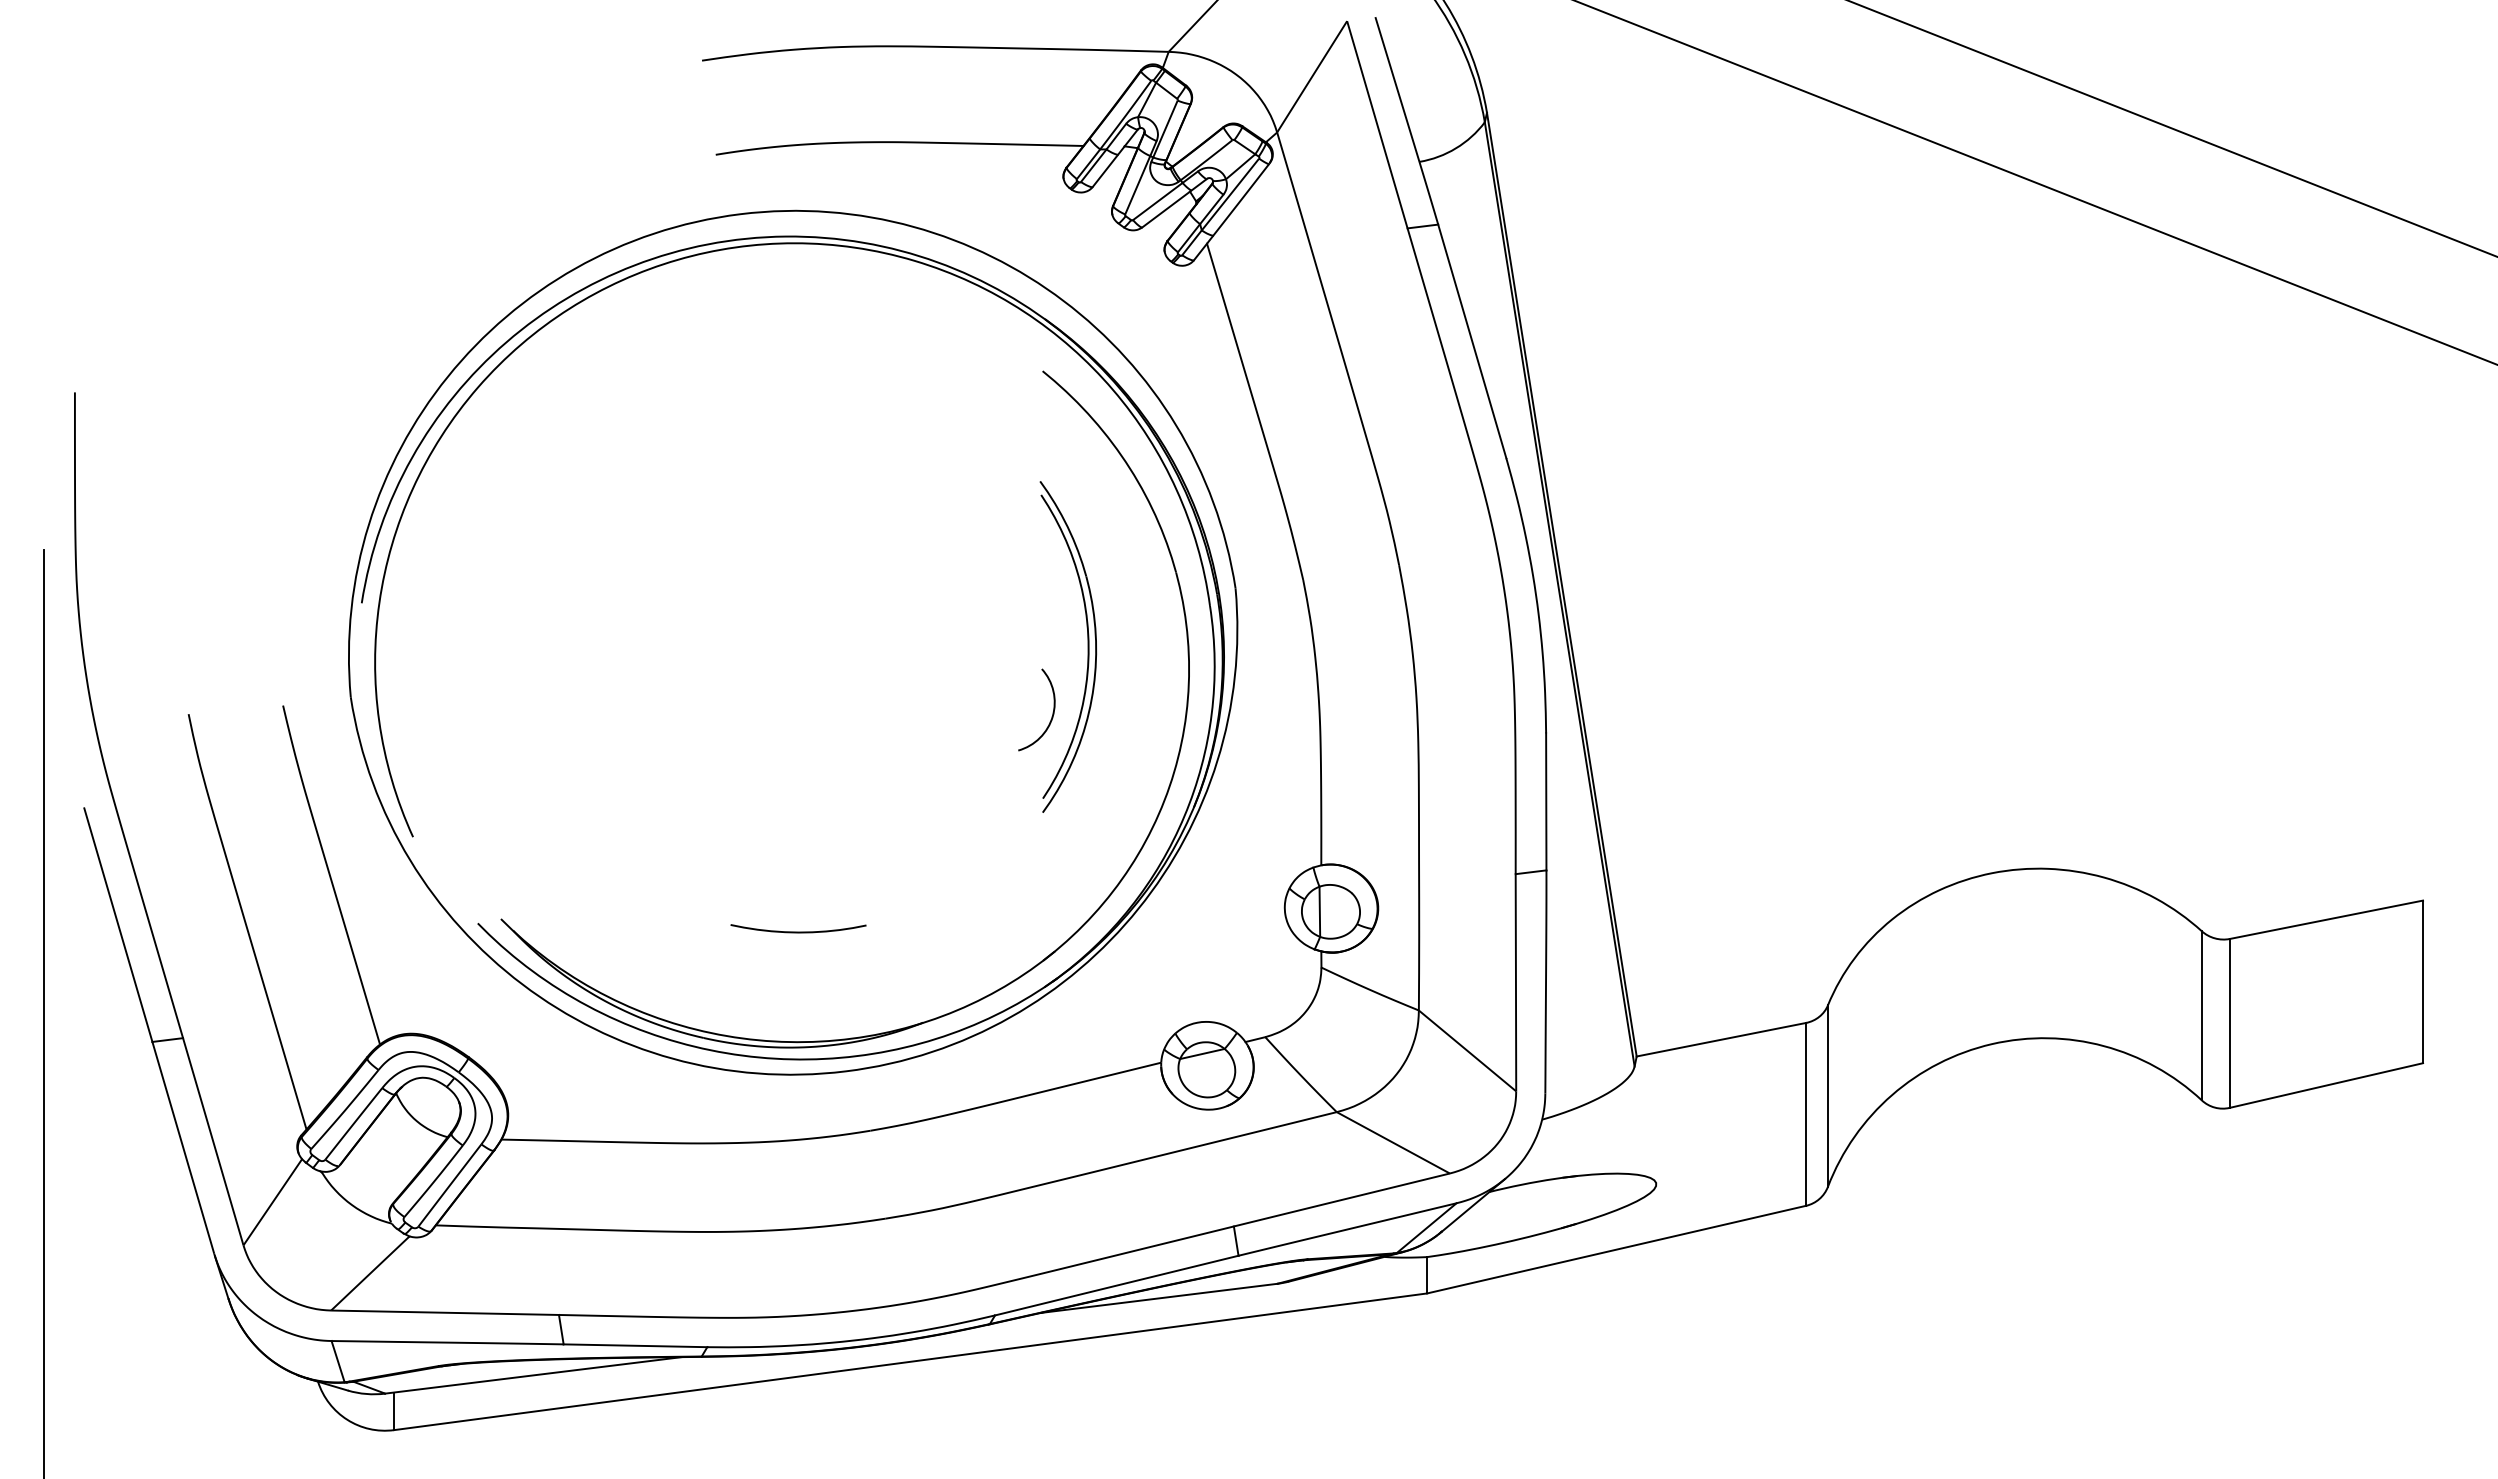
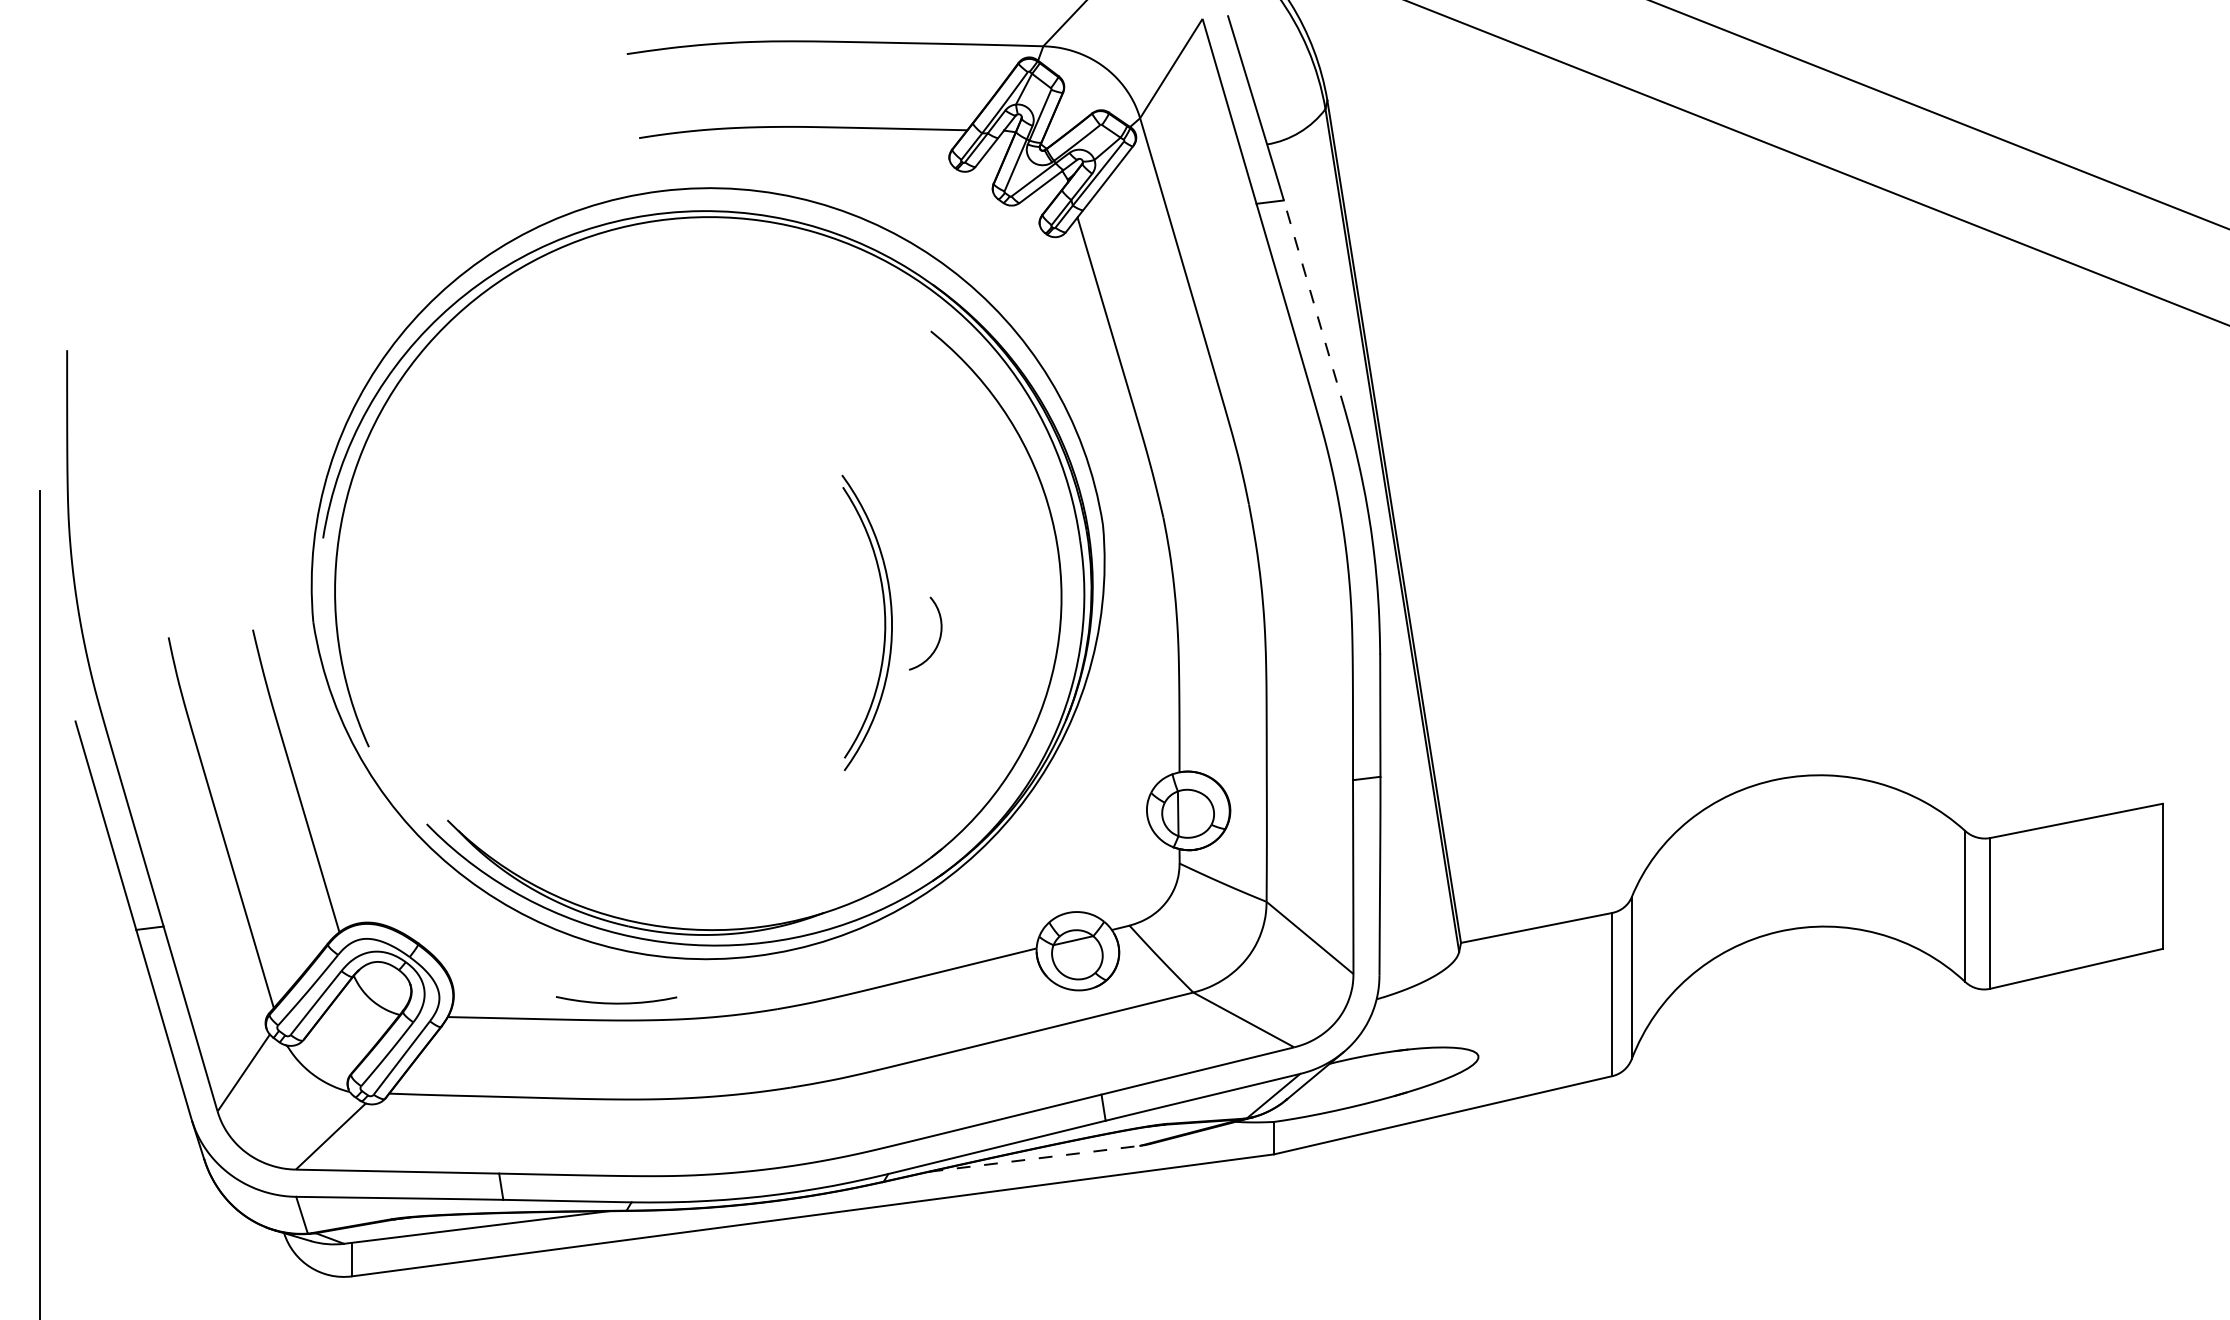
line: (1472, 341) -> (1314, 304), solid -> dashed
part: (1087, 646) -> (884, 622), moved
curve: (798, 931) -> (616, 1002), moved
line: (1159, 1298) -> (1035, 1158), solid -> dashed

